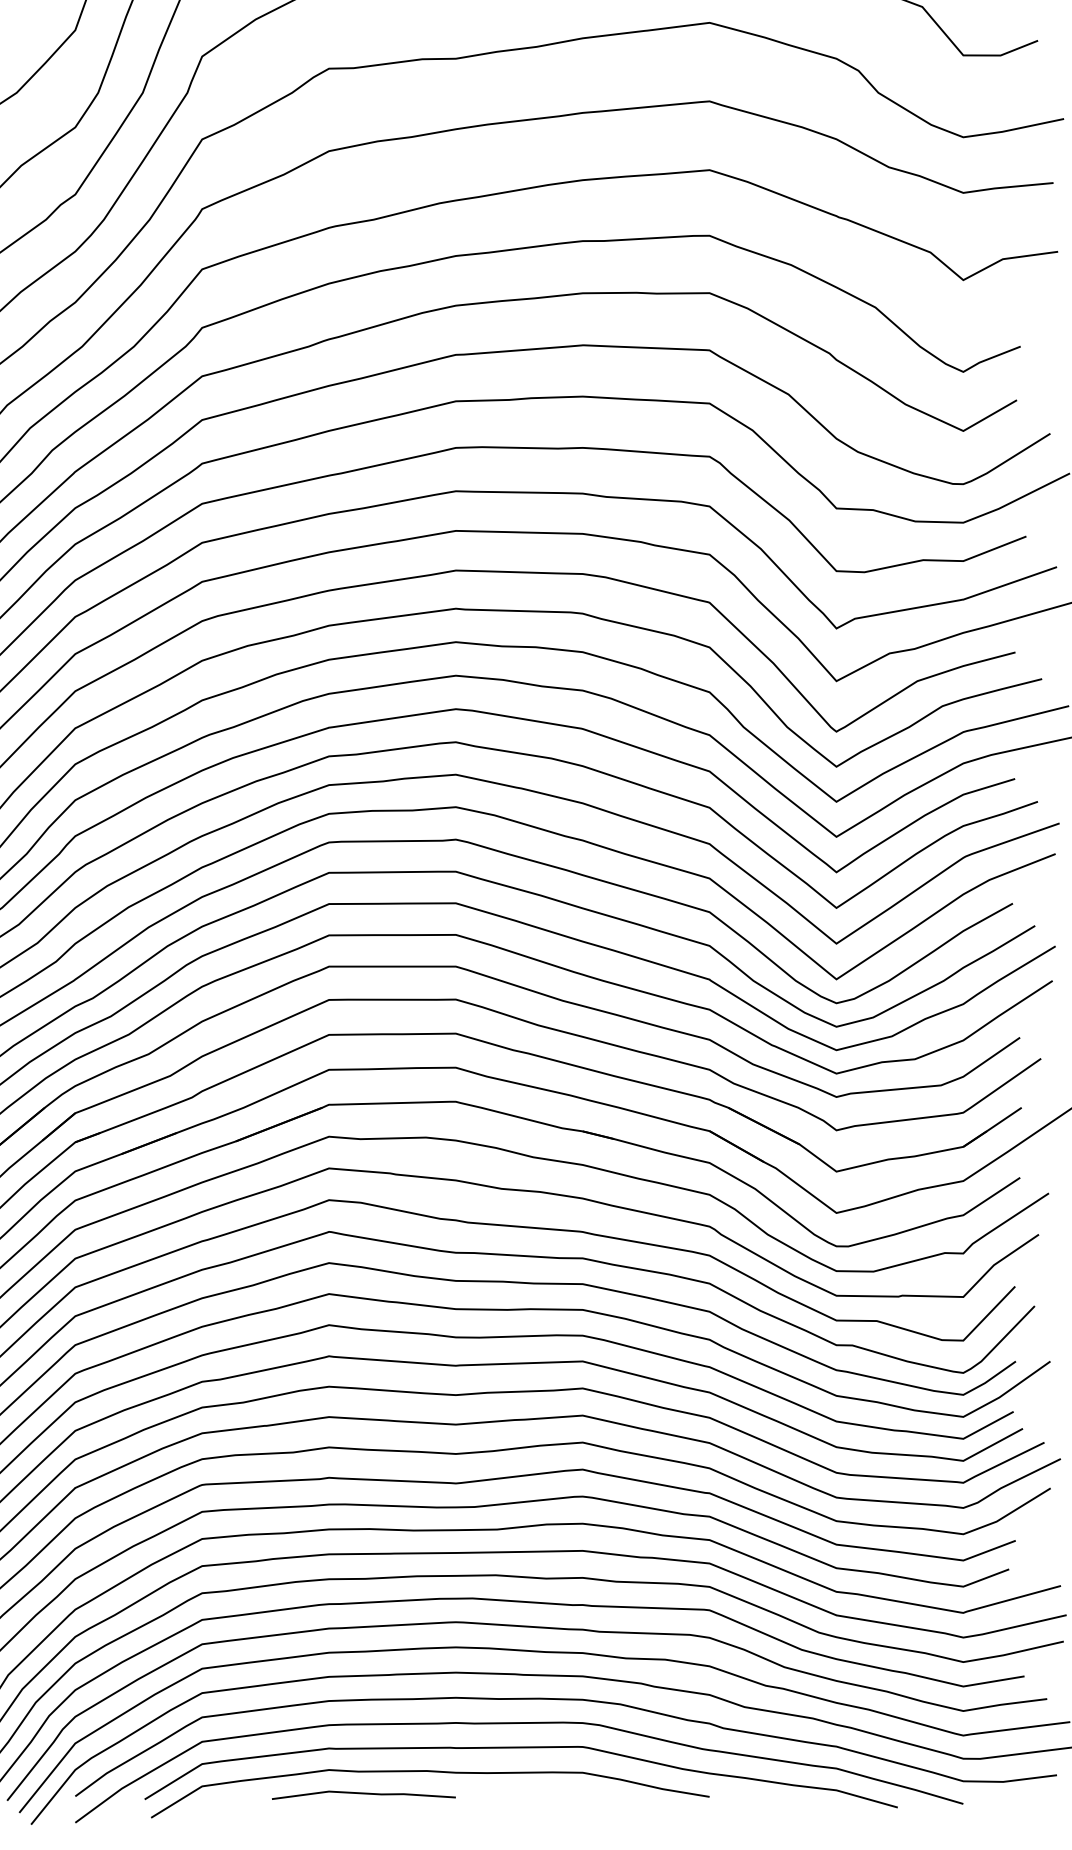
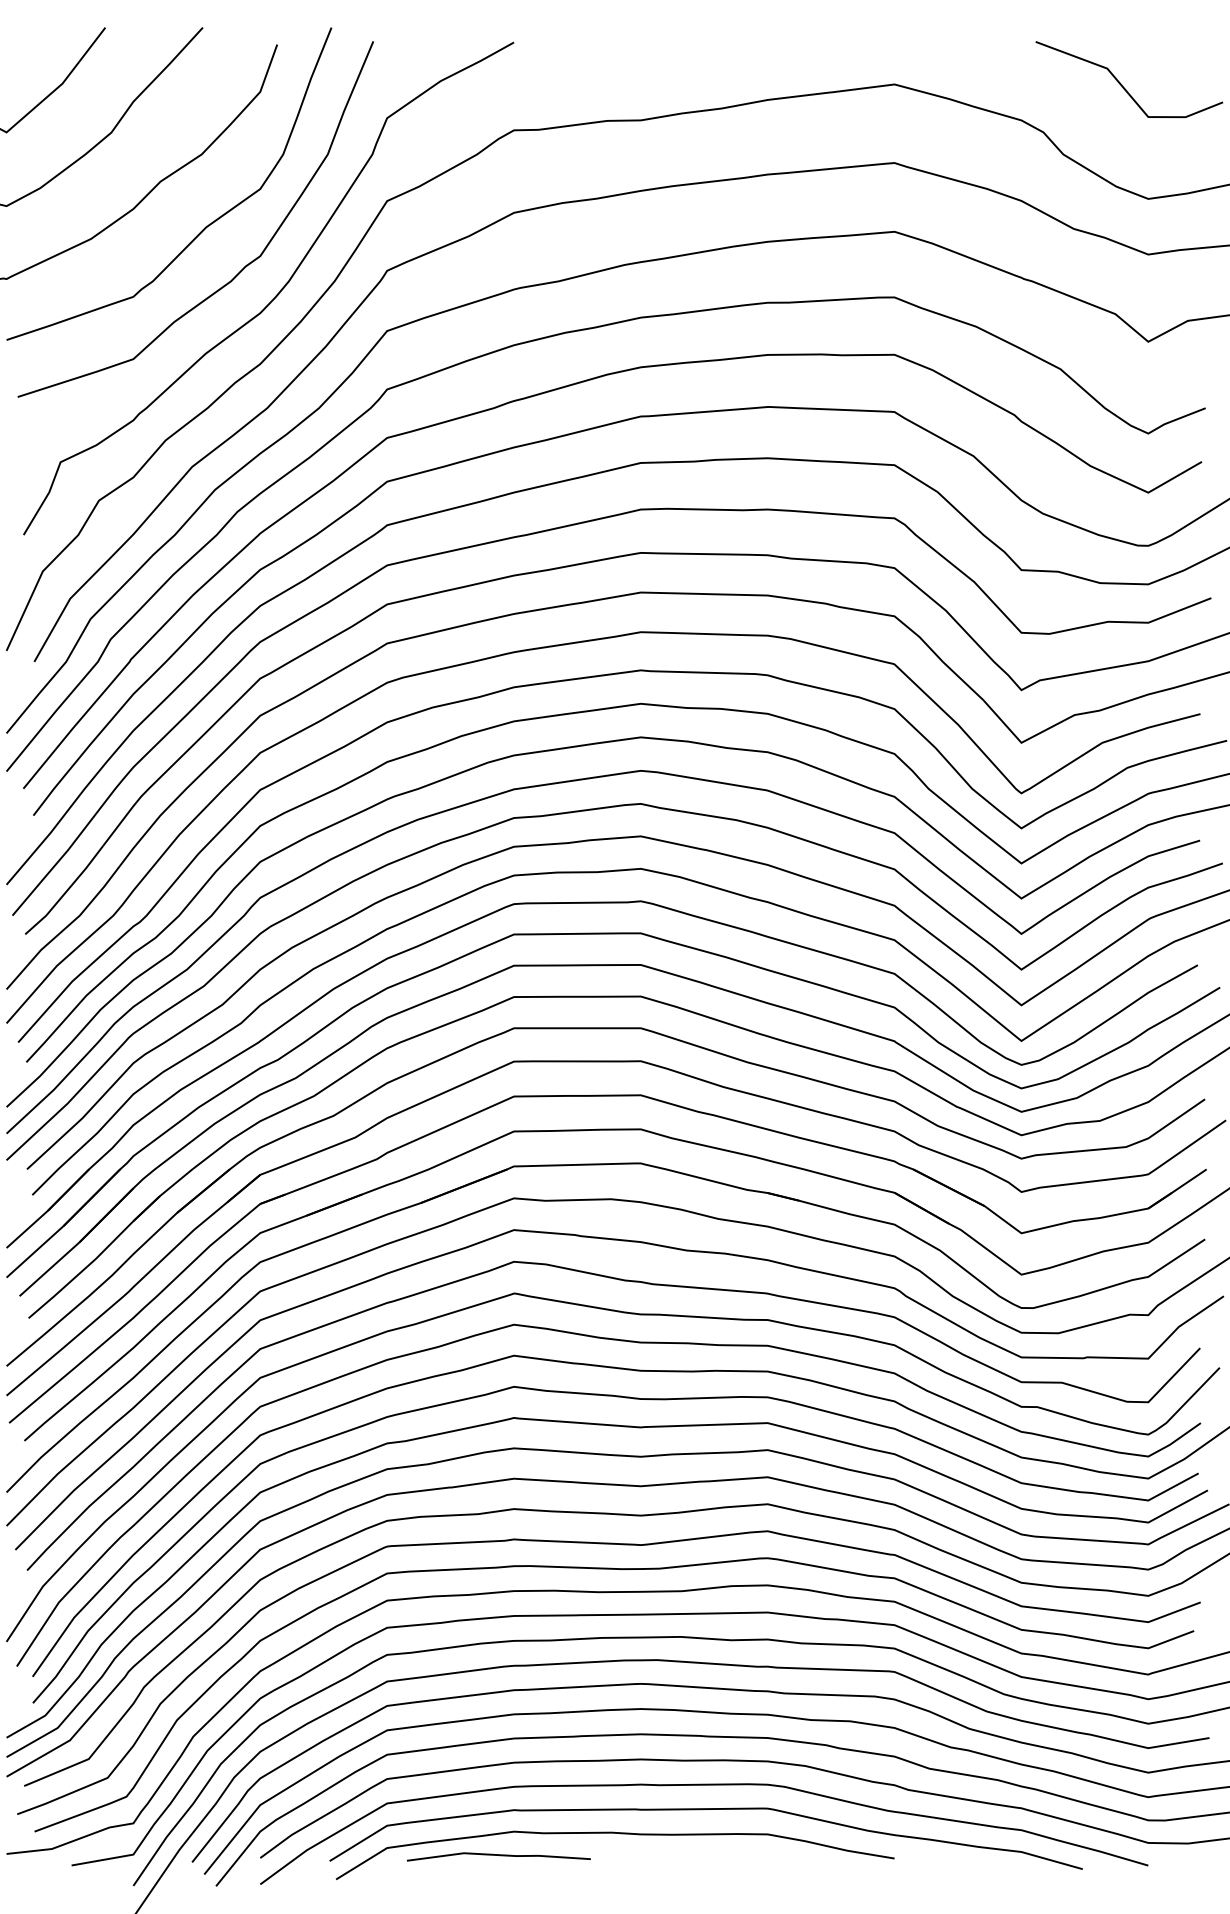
line: (363, 1793) -> (498, 1855), moved

